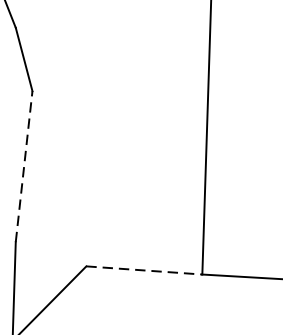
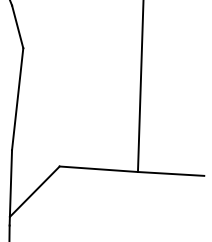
line: (23, 165) -> (17, 98), dashed -> solid
line: (145, 270) -> (99, 169), dashed -> solid

